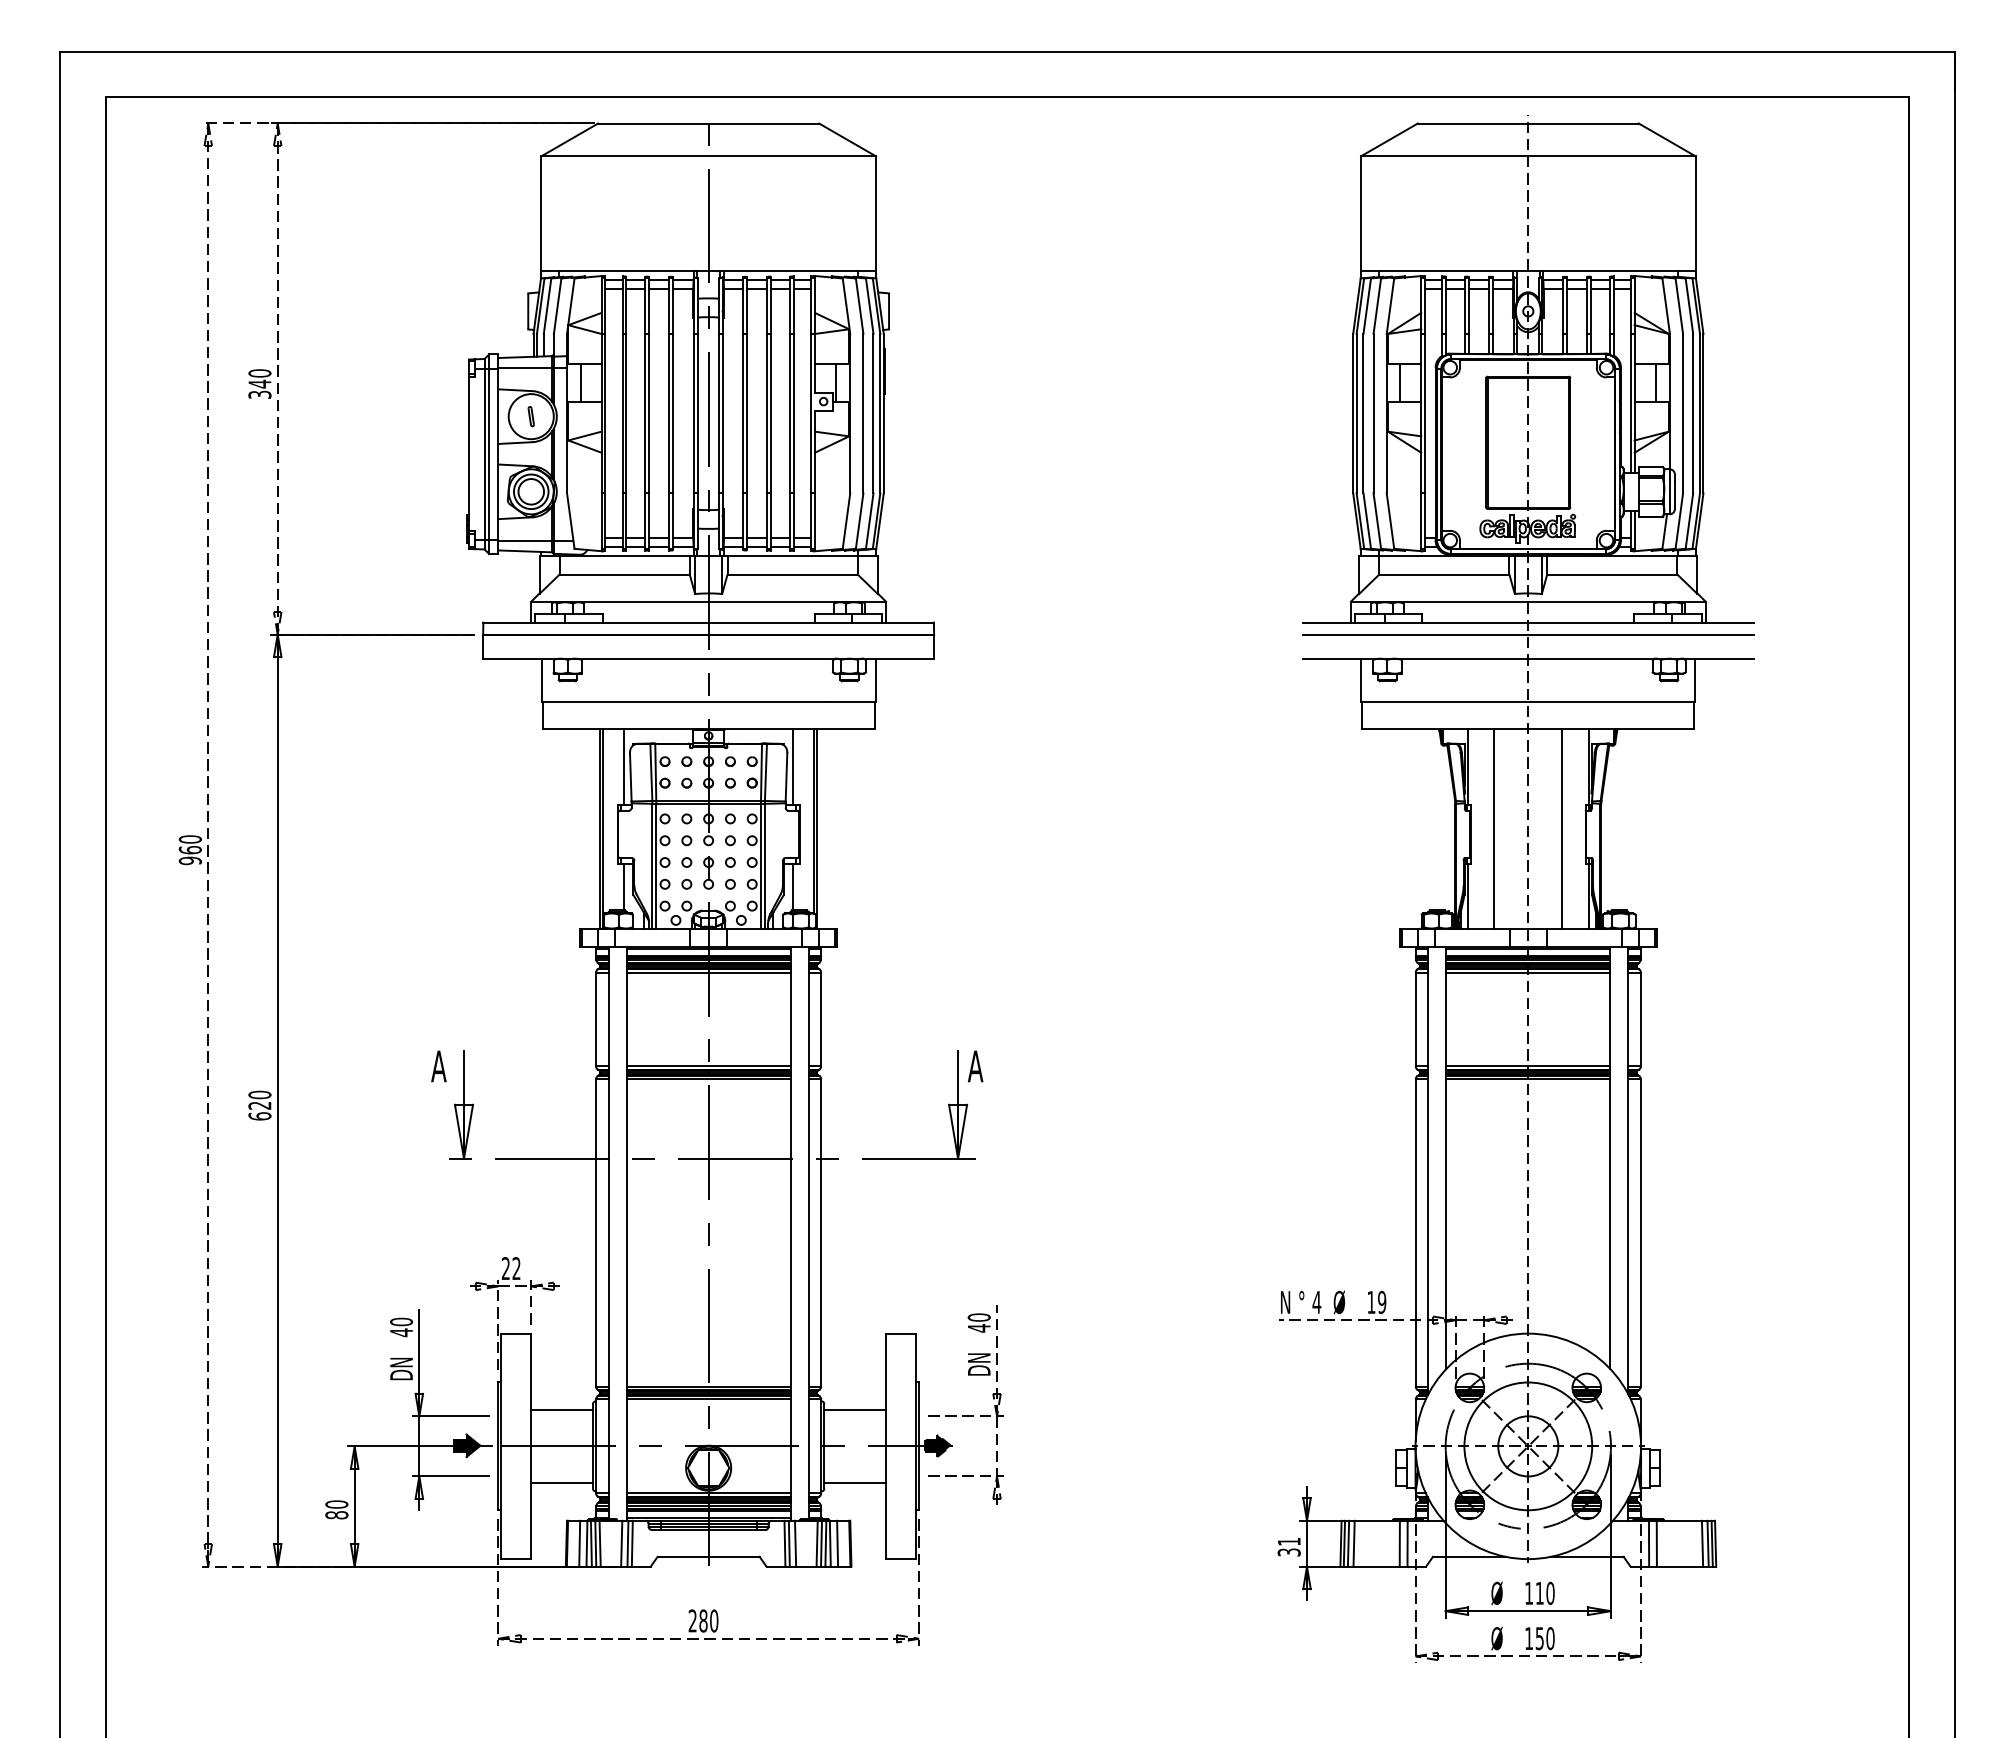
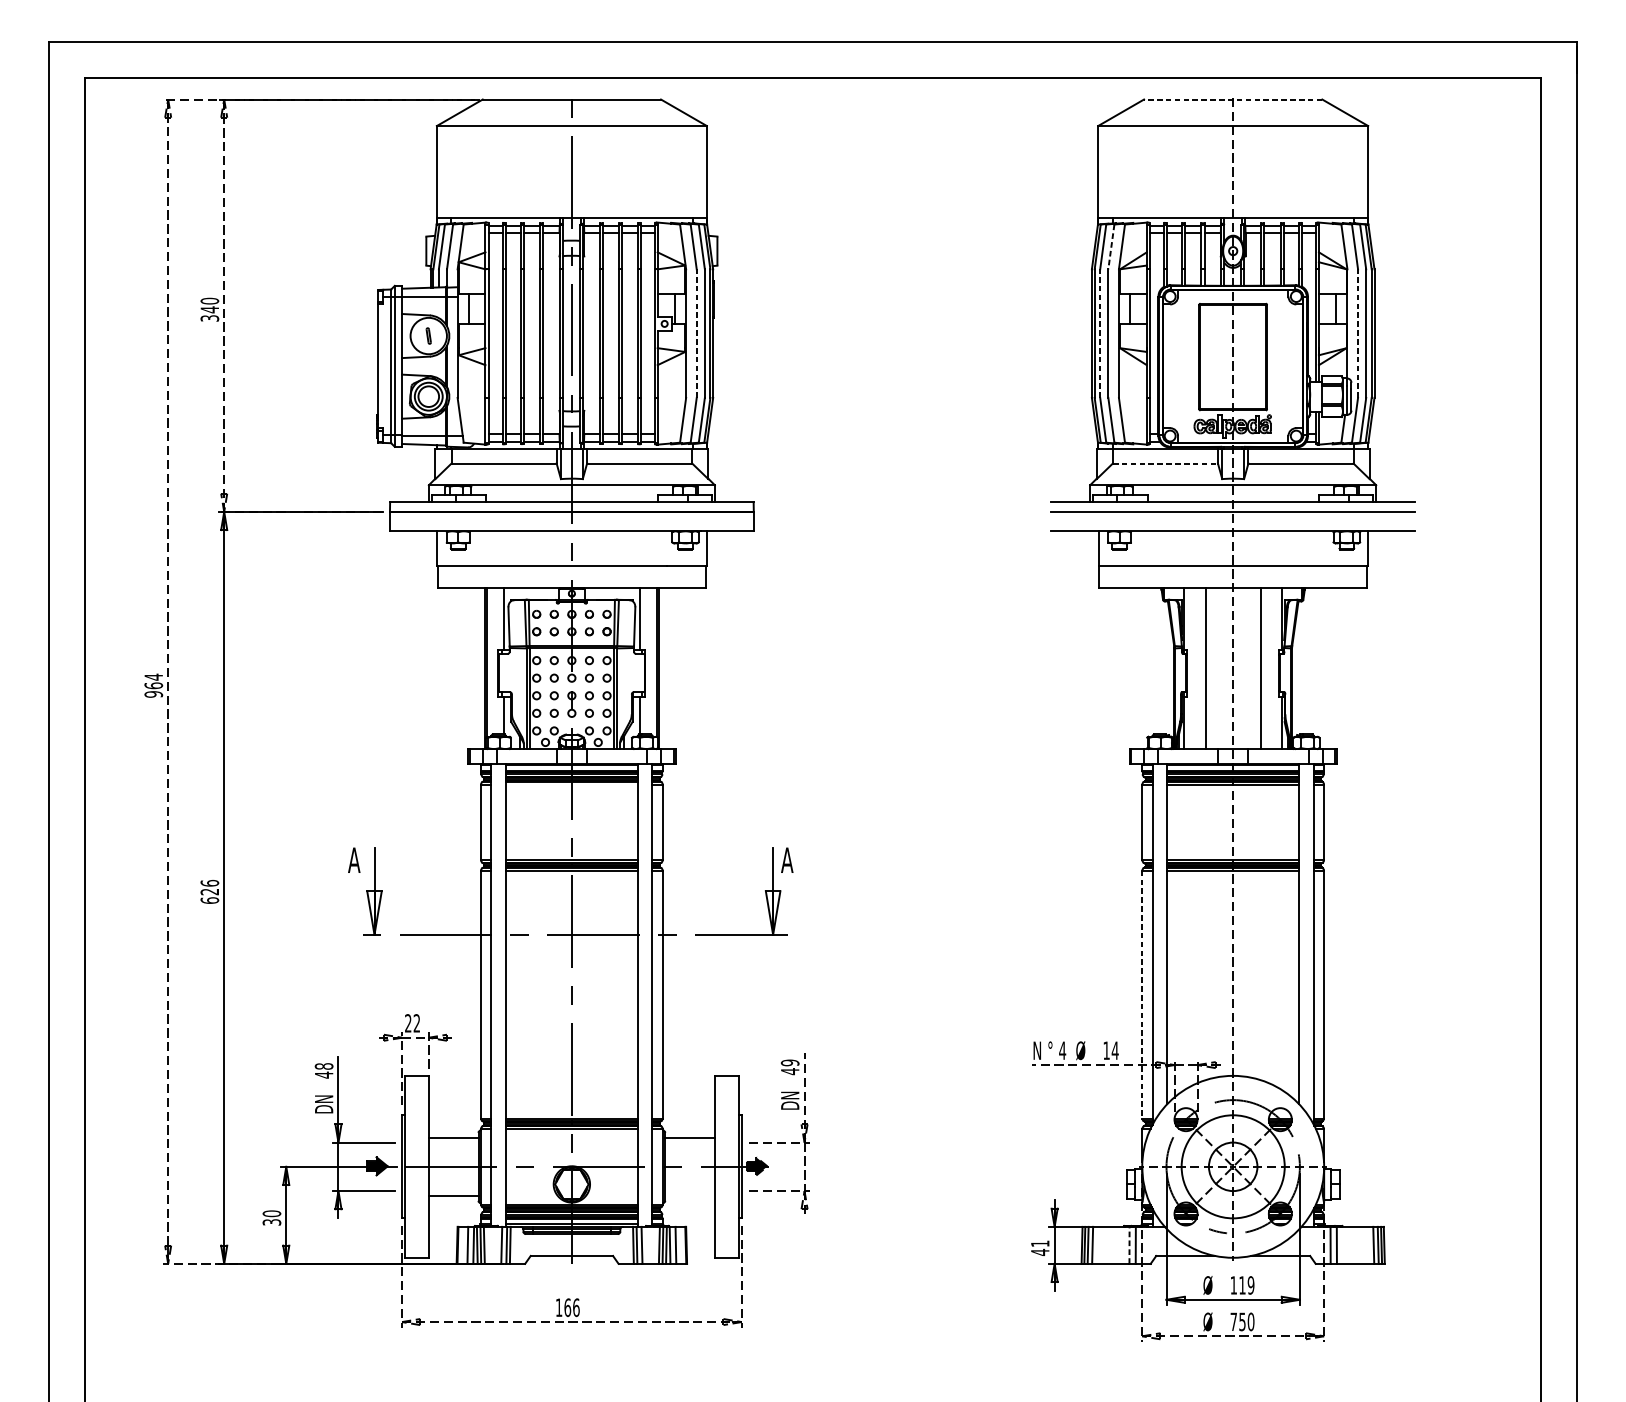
line: (1527, 123) -> (1232, 99), solid -> dashed
line: (1377, 306) -> (1111, 247), solid -> dashed
line: (863, 413) -> (696, 333), solid -> dashed
line: (1363, 413) -> (1100, 333), solid -> dashed
line: (1683, 413) -> (1358, 333), solid -> dashed
line: (1444, 574) -> (1165, 463), solid -> dashed
text: (189, 839) -> (153, 677), 960 -> 964
line: (708, 972) -> (571, 784), removed
text: (259, 1094) -> (209, 882), 620 -> 626
line: (1415, 1232) -> (1142, 994), solid -> dashed
text: (1381, 1302) -> (1114, 1050), 19 -> 14
text: (979, 1317) -> (790, 1062), 40 -> 49
text: (401, 1321) -> (324, 1066), 40 -> 48
line: (855, 1482) -> (690, 1195), removed
text: (336, 1515) -> (271, 1222), 80 -> 30
line: (1399, 1543) -> (1129, 1245), solid -> dashed
text: (1288, 1552) -> (1039, 1252), 31 -> 41
text: (1550, 1593) -> (1251, 1285), 110 -> 119
text: (703, 1620) -> (567, 1307), 280 -> 166
text: (1528, 1638) -> (1233, 1321), 150 -> 750

